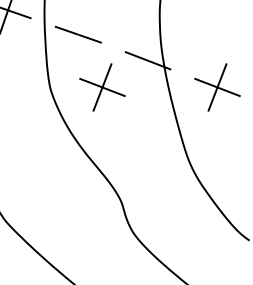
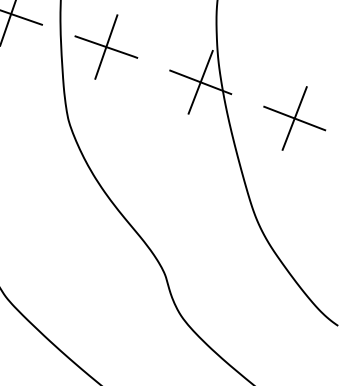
line: (78, 34) -> (106, 46), added
line: (147, 60) -> (199, 81), added
part: (102, 87) -> (139, 118), removed

